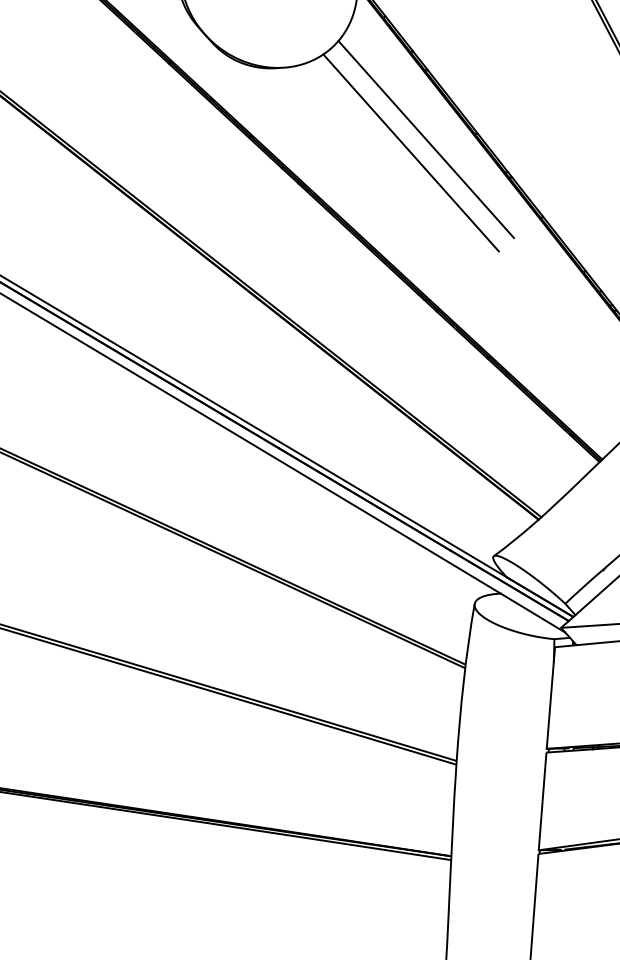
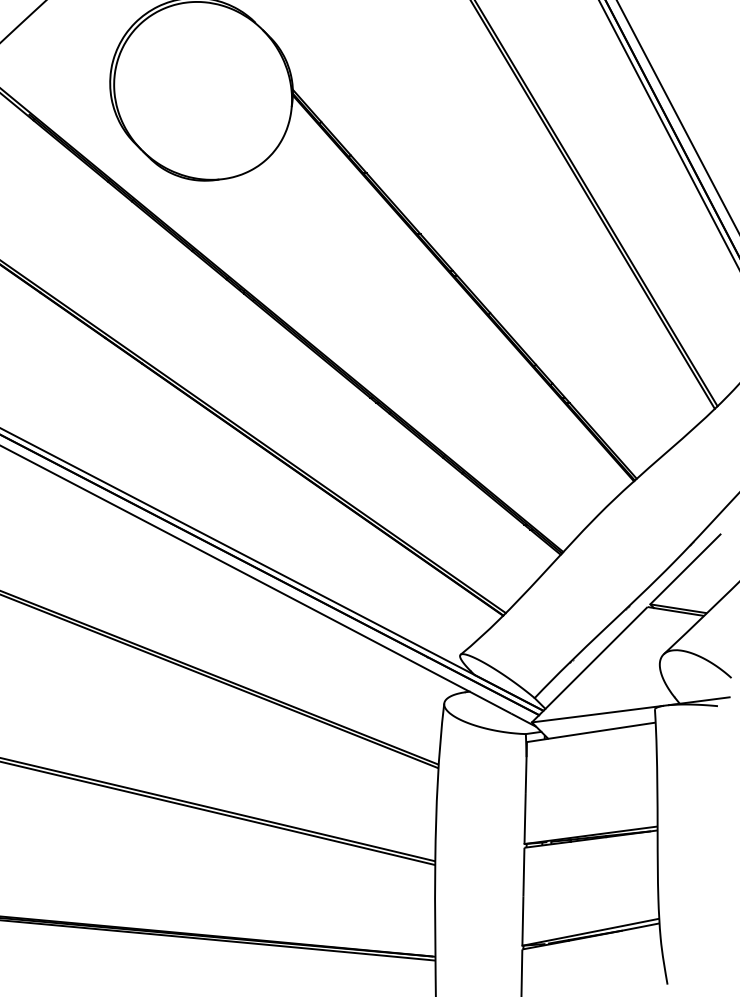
line: (425, 139) -> (368, 242), removed
line: (410, 152) -> (354, 256), removed

